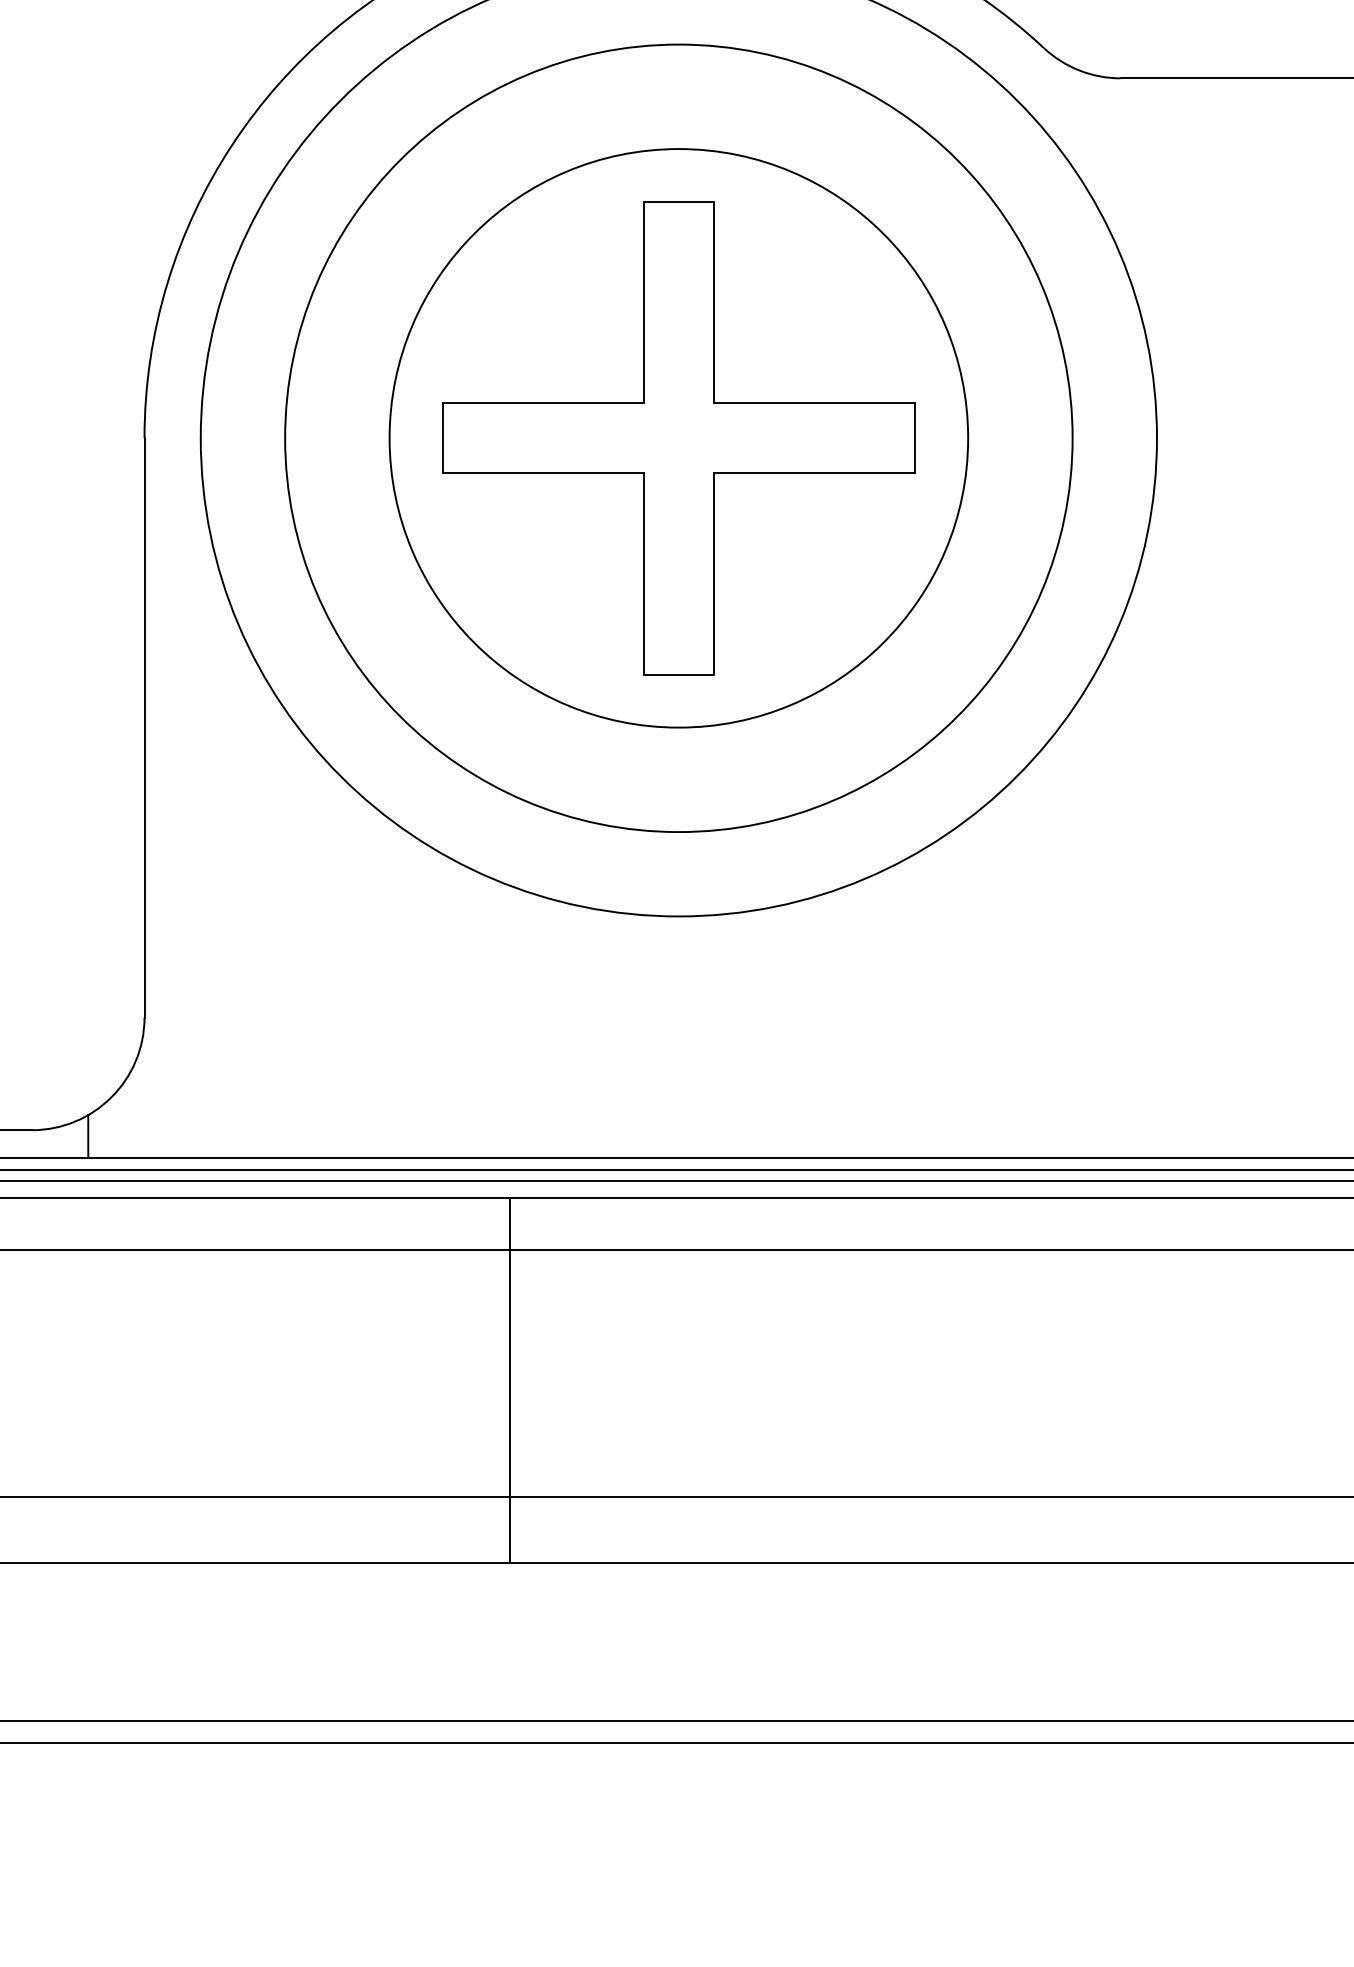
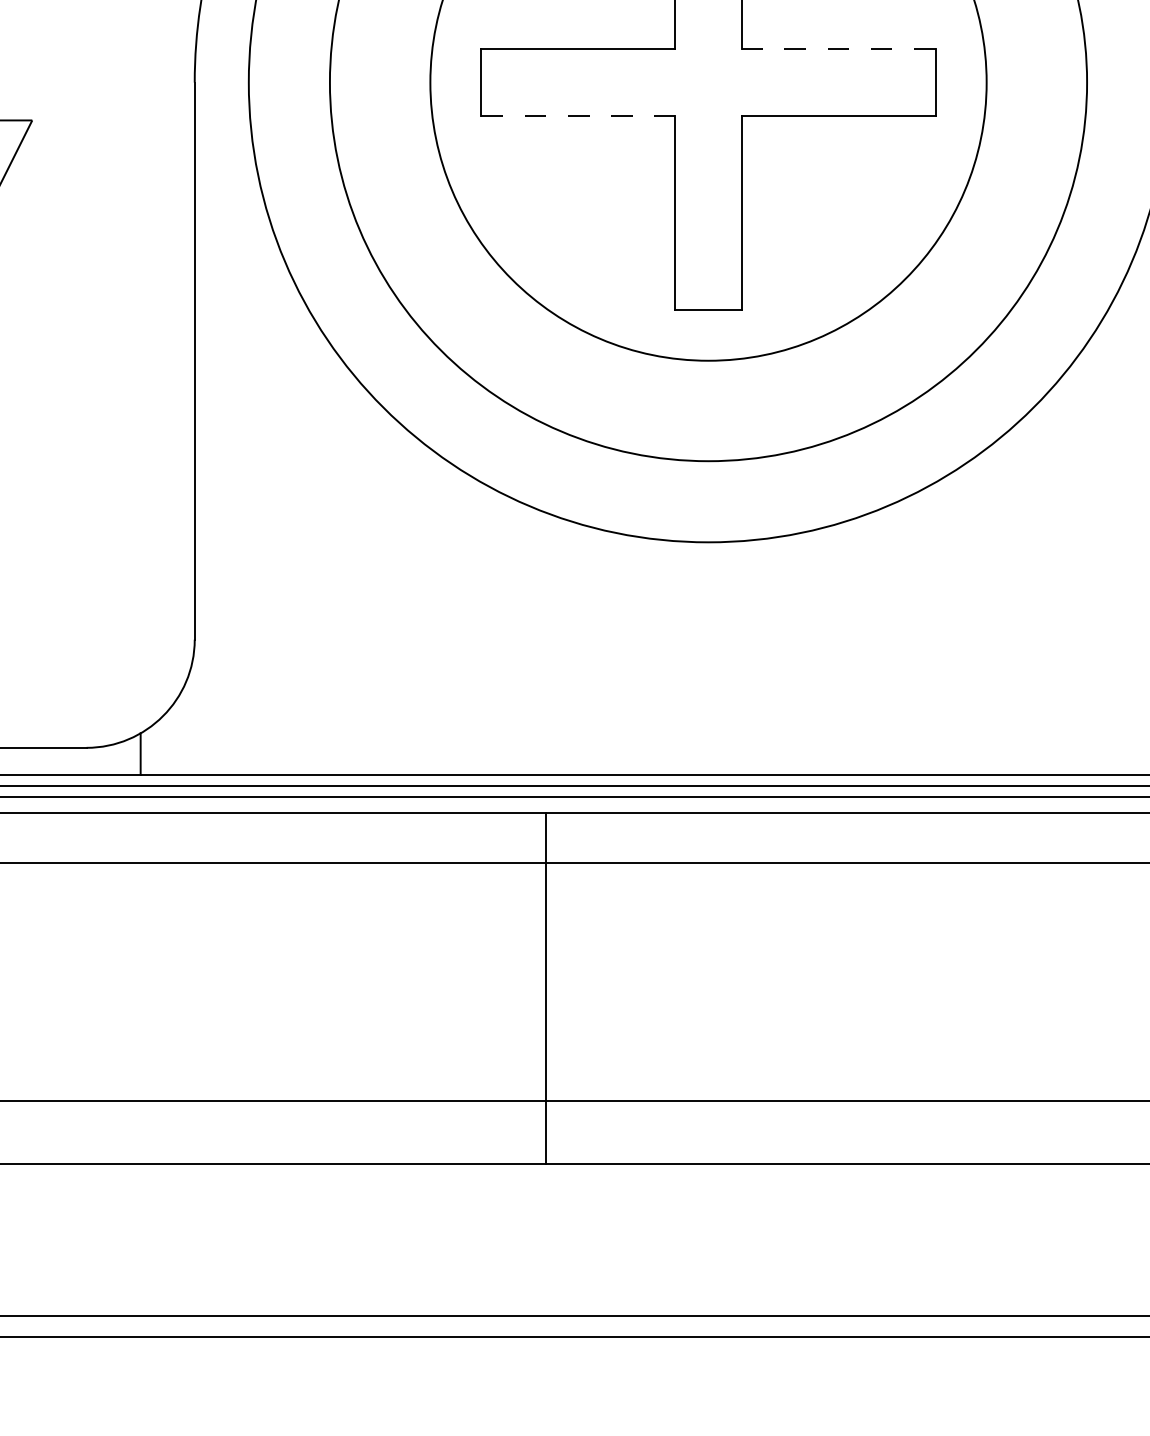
line: (814, 403) -> (838, 49), solid -> dashed
line: (543, 473) -> (578, 116), solid -> dashed

